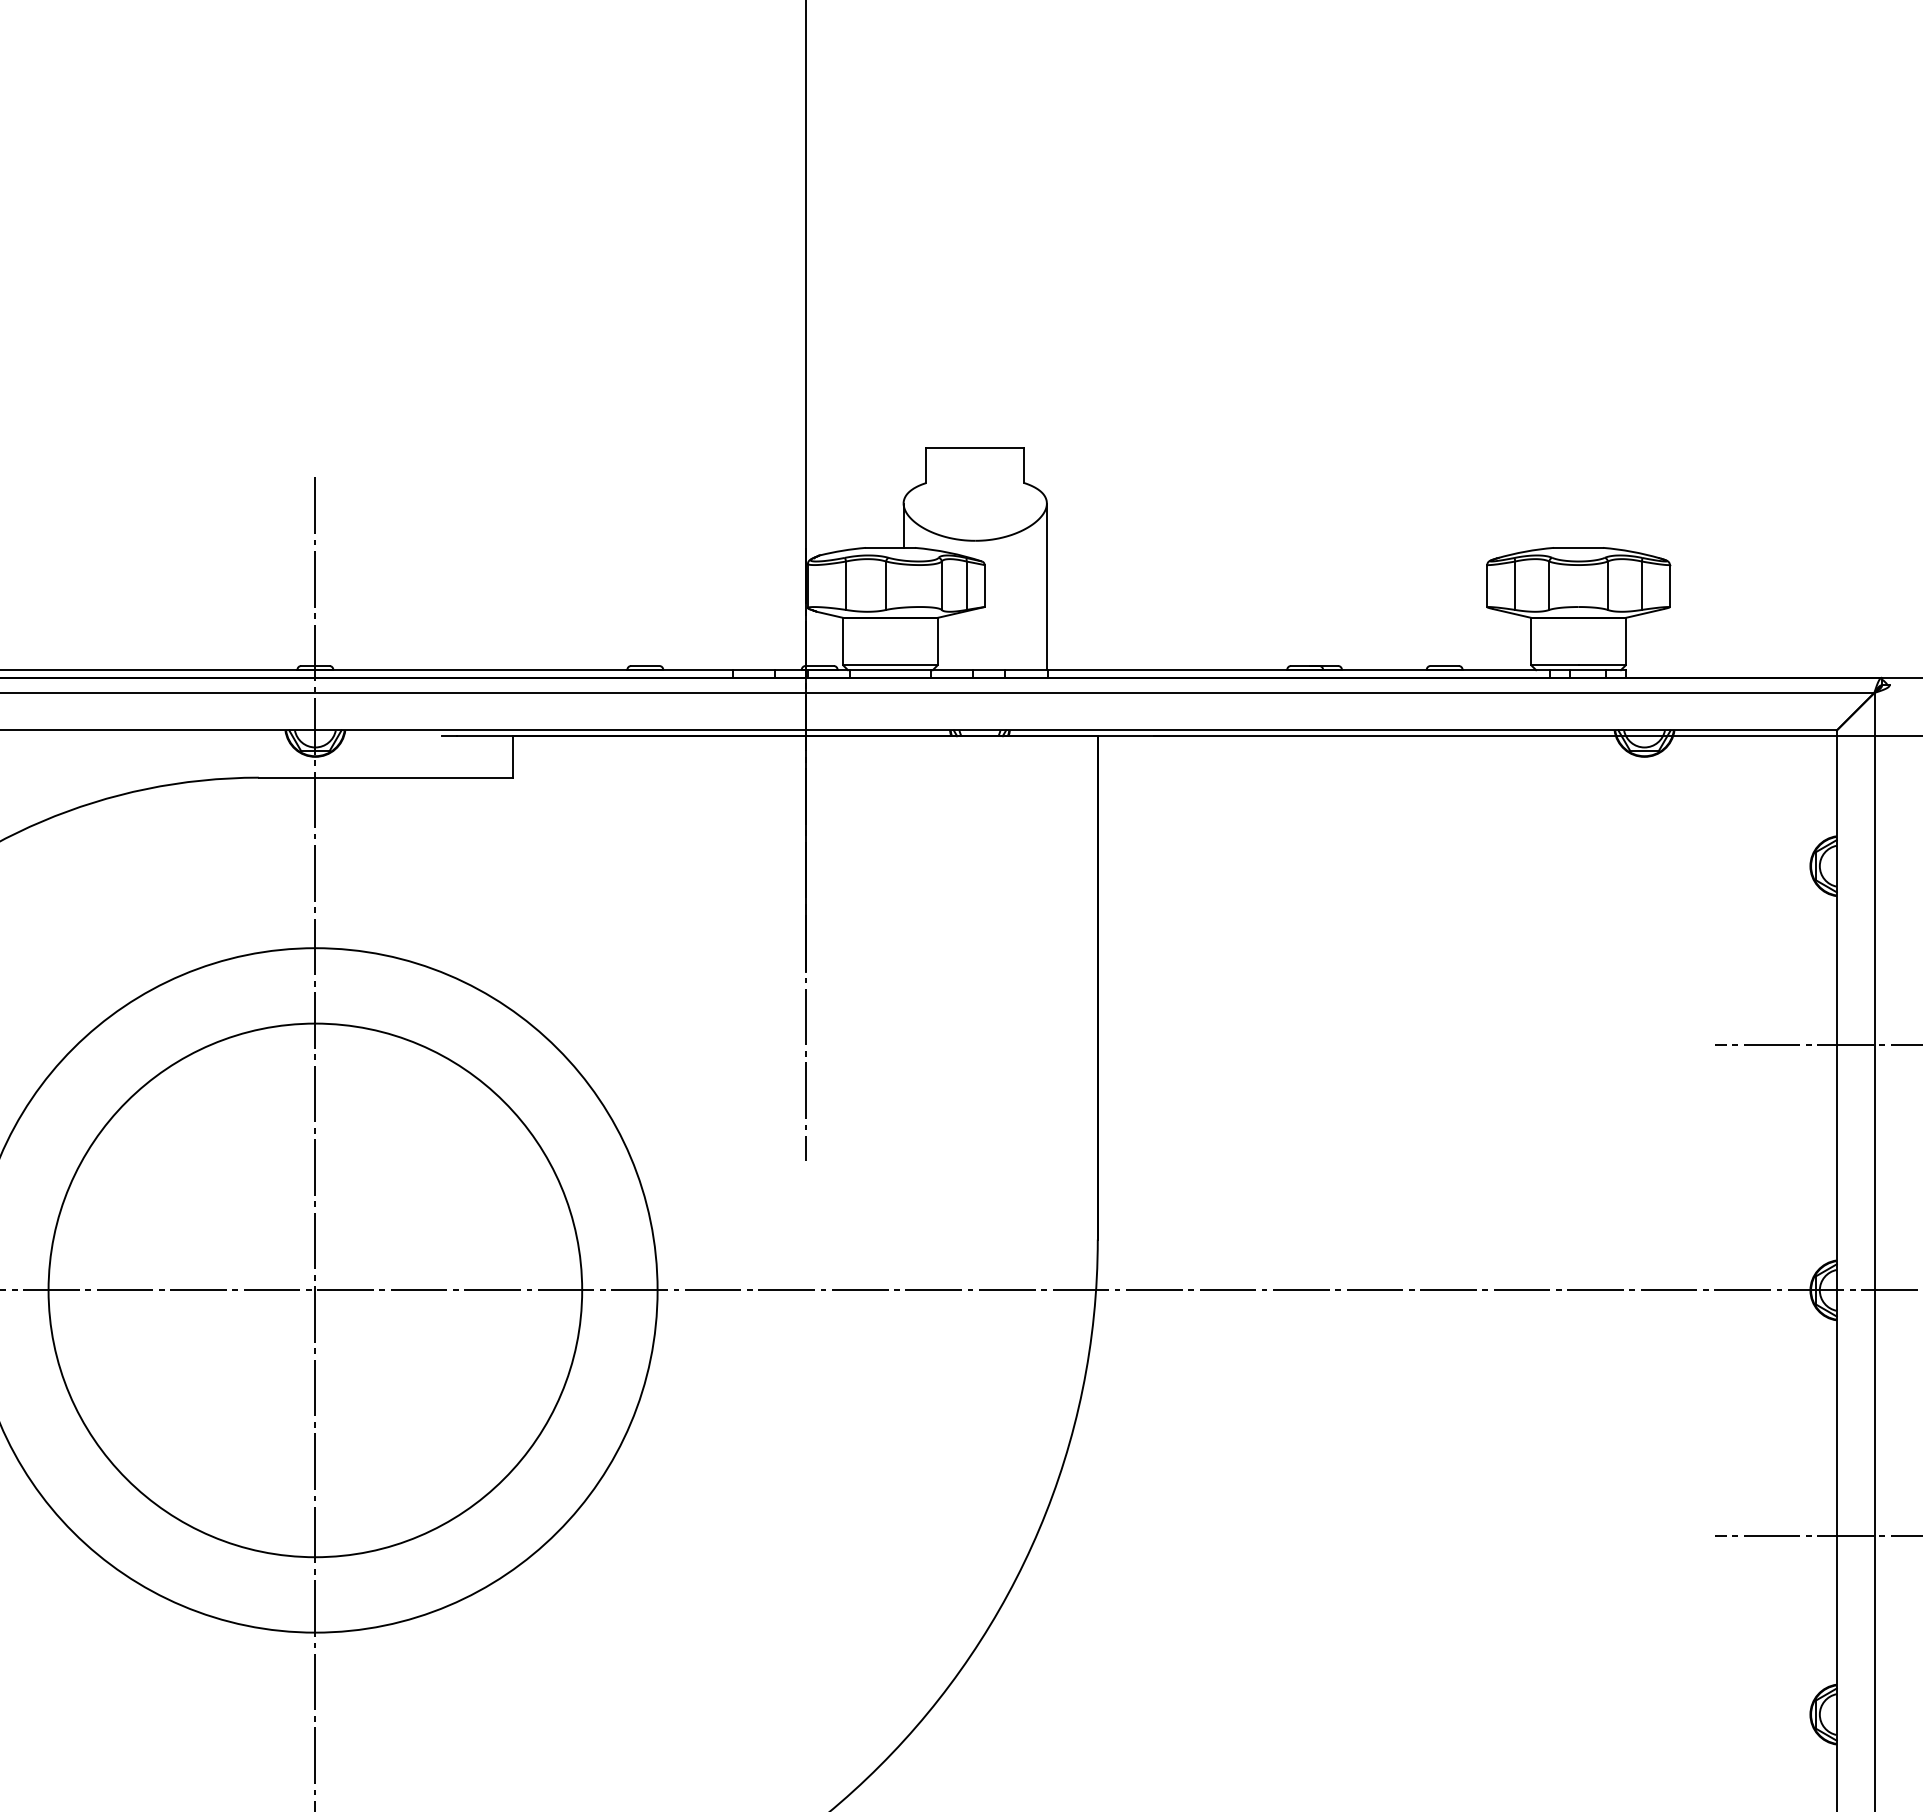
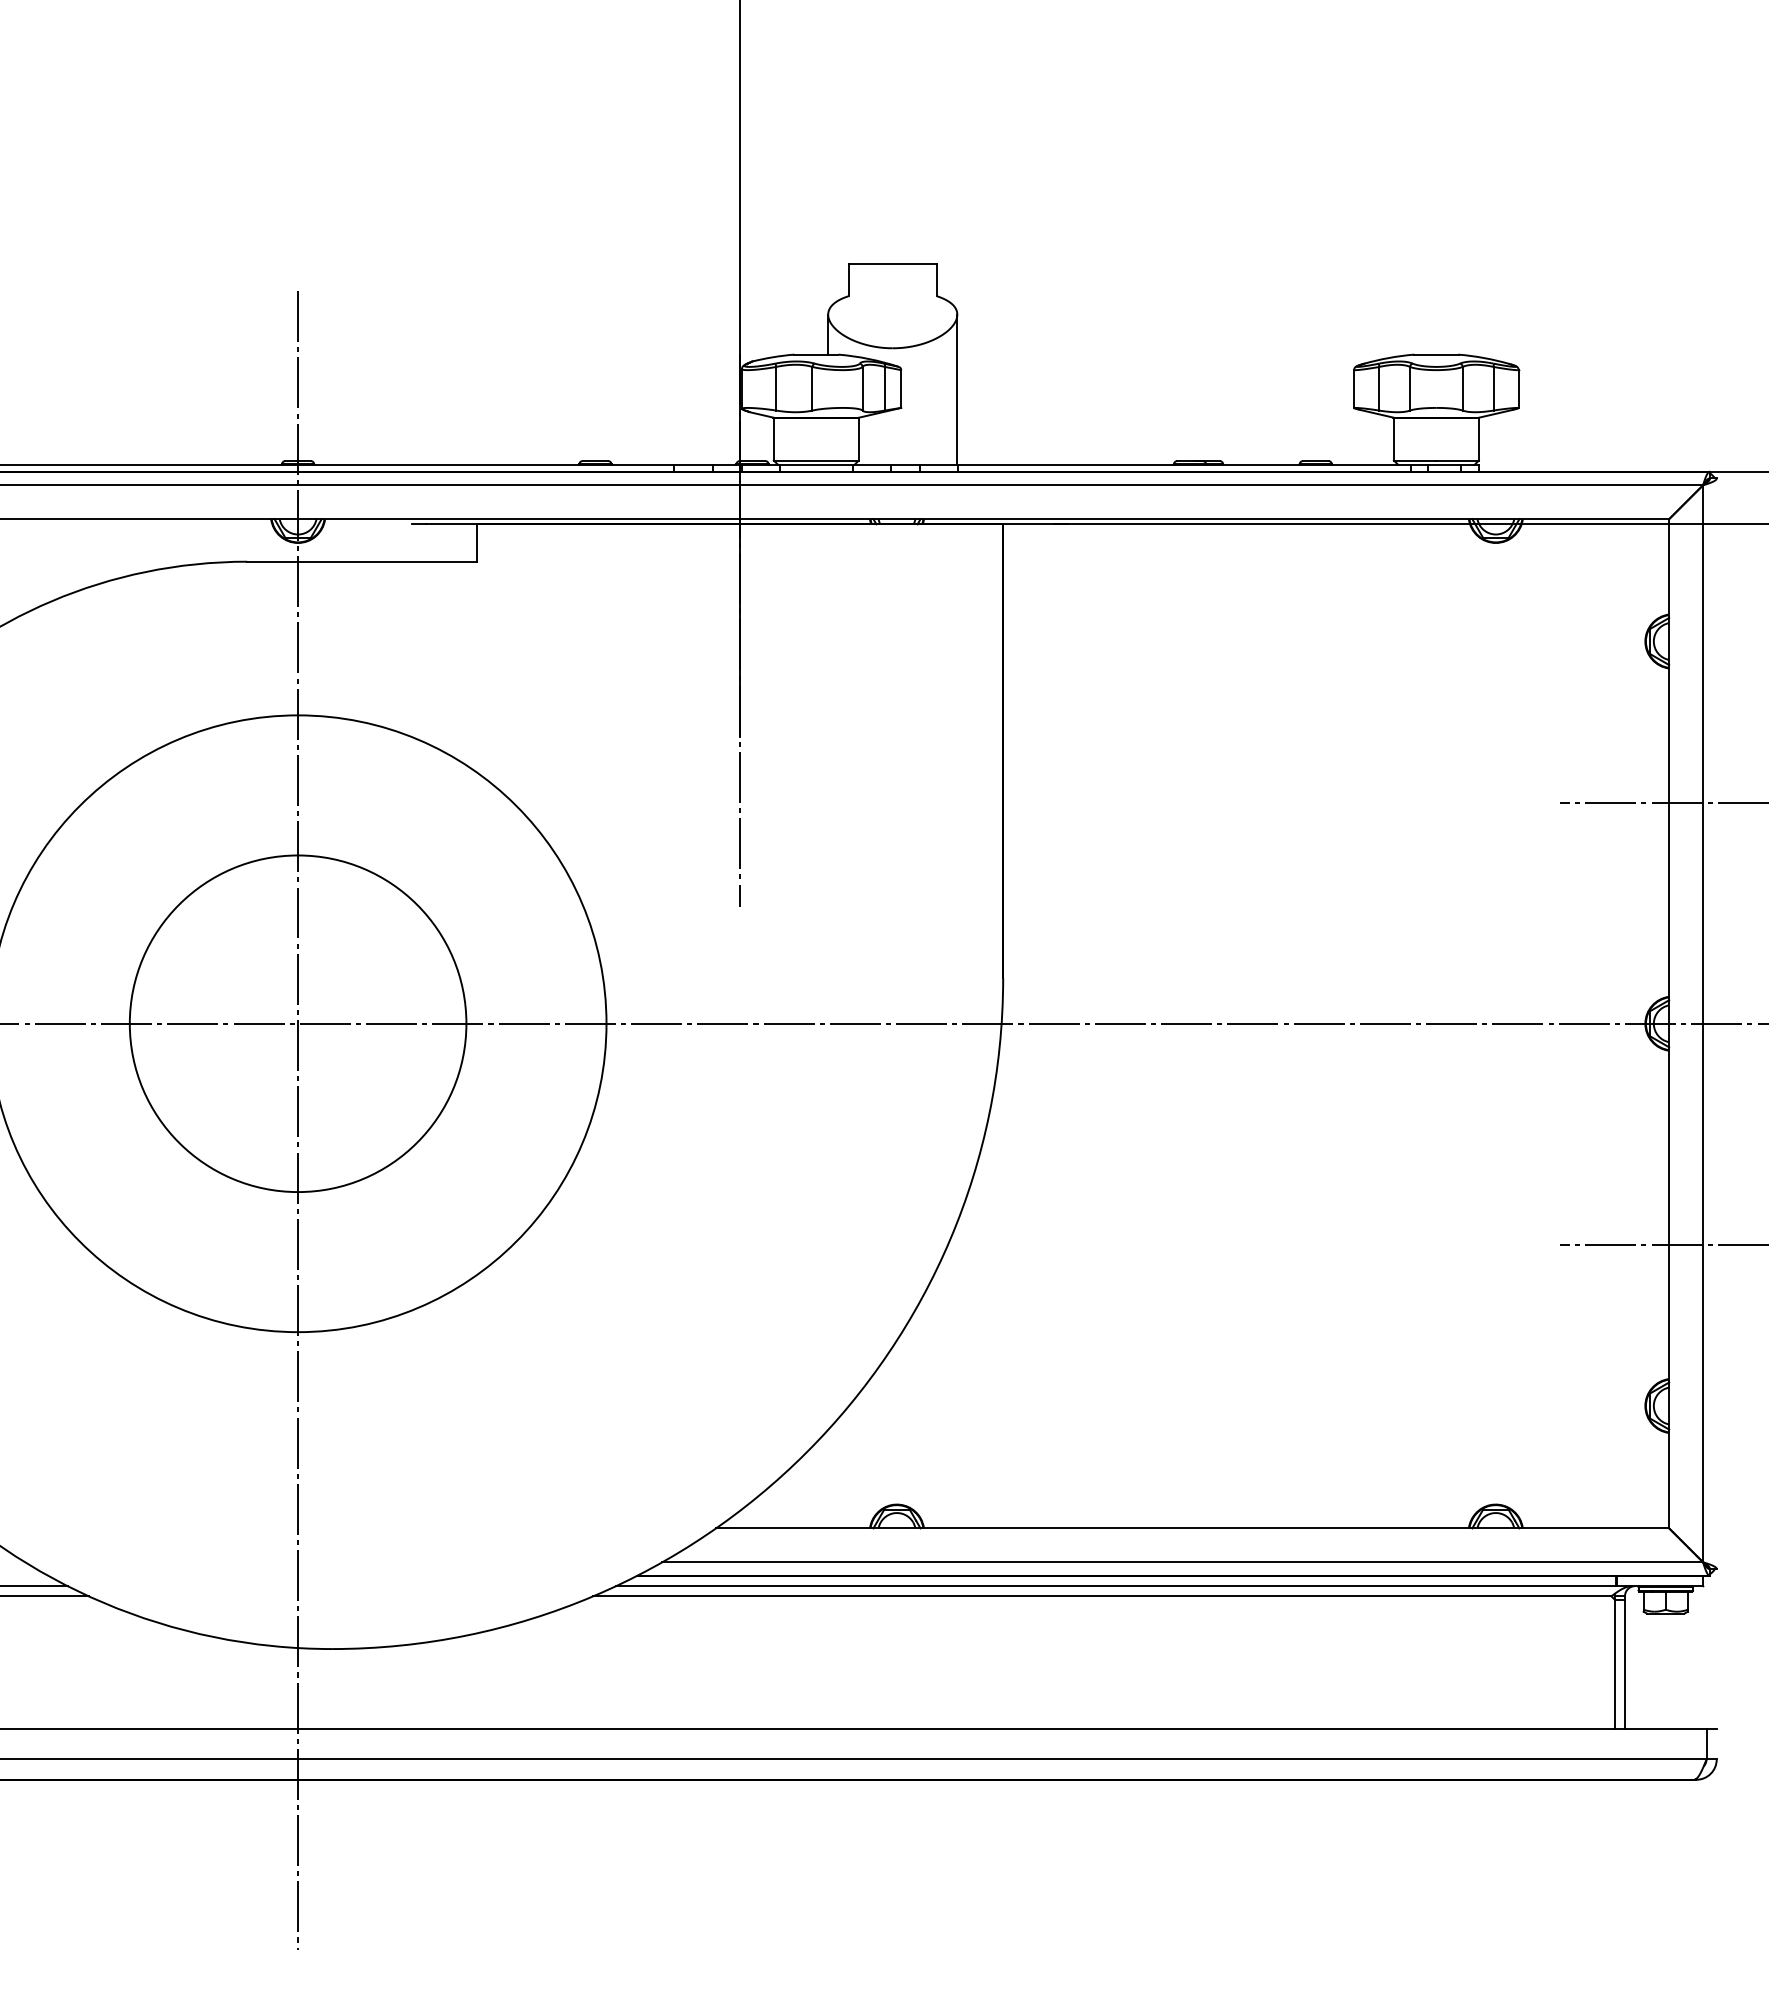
circle: (314, 1290) -> (297, 1023), size x0.7

